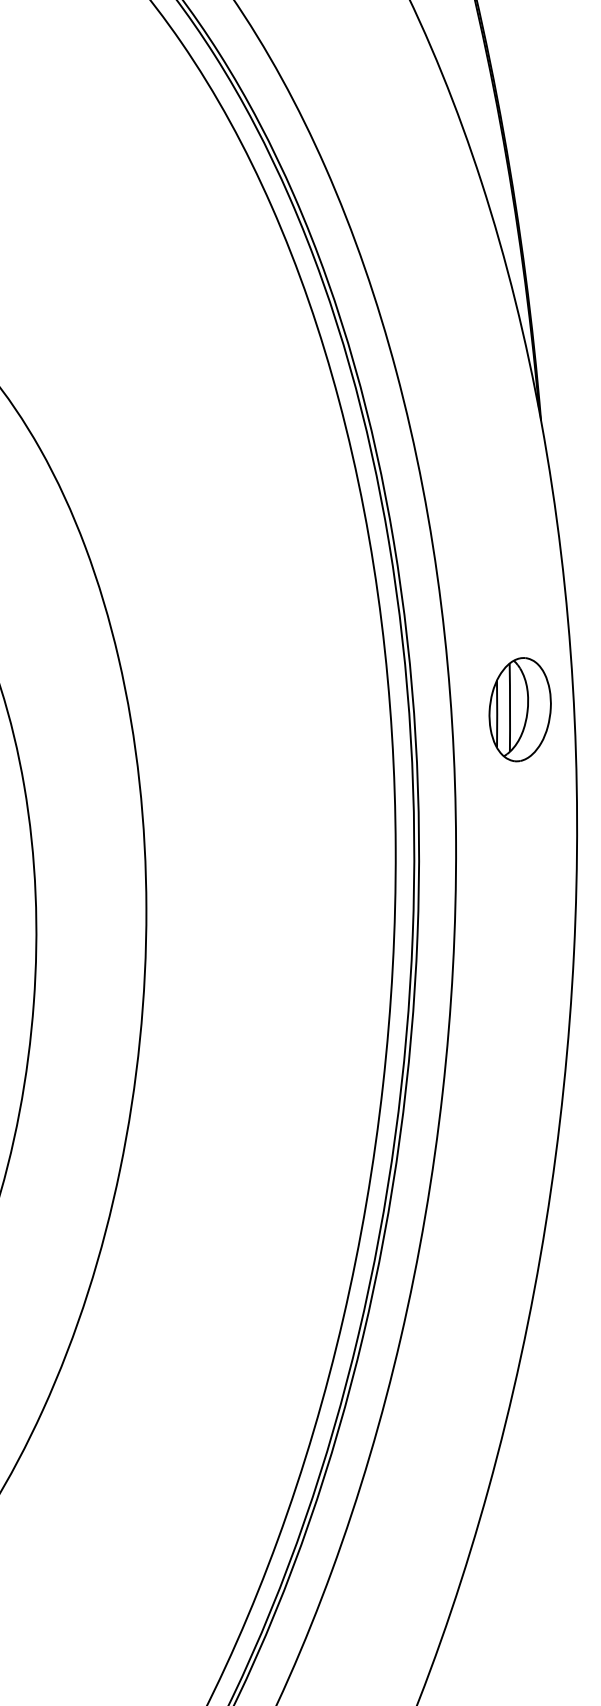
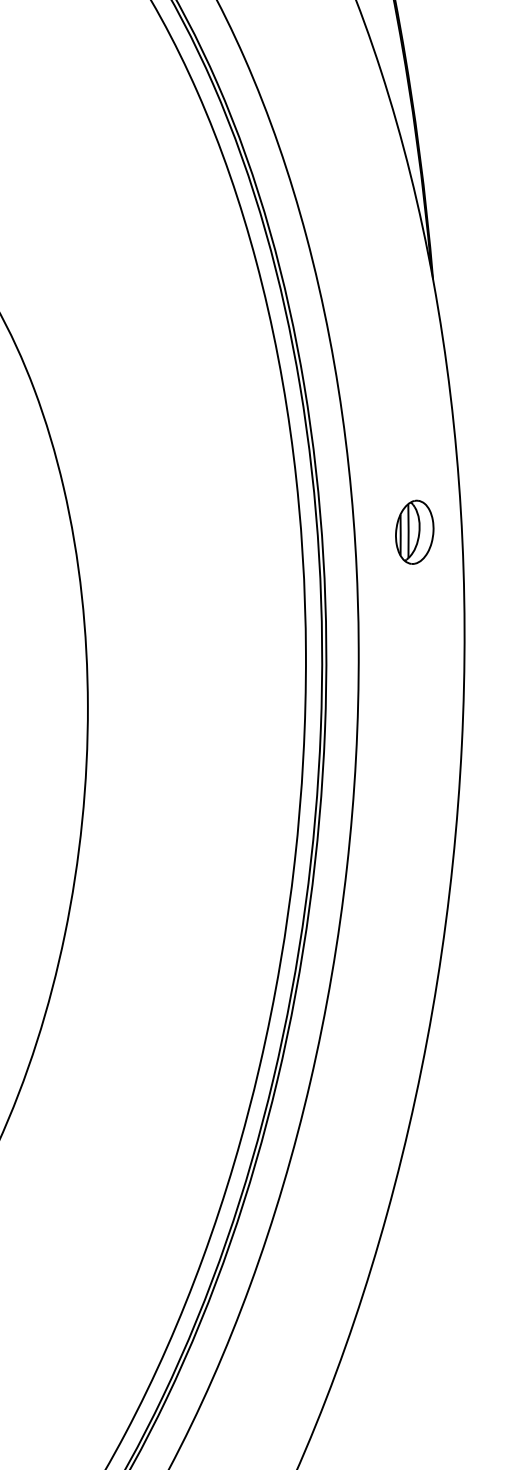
part: (519, 709) -> (414, 532), size x0.7

